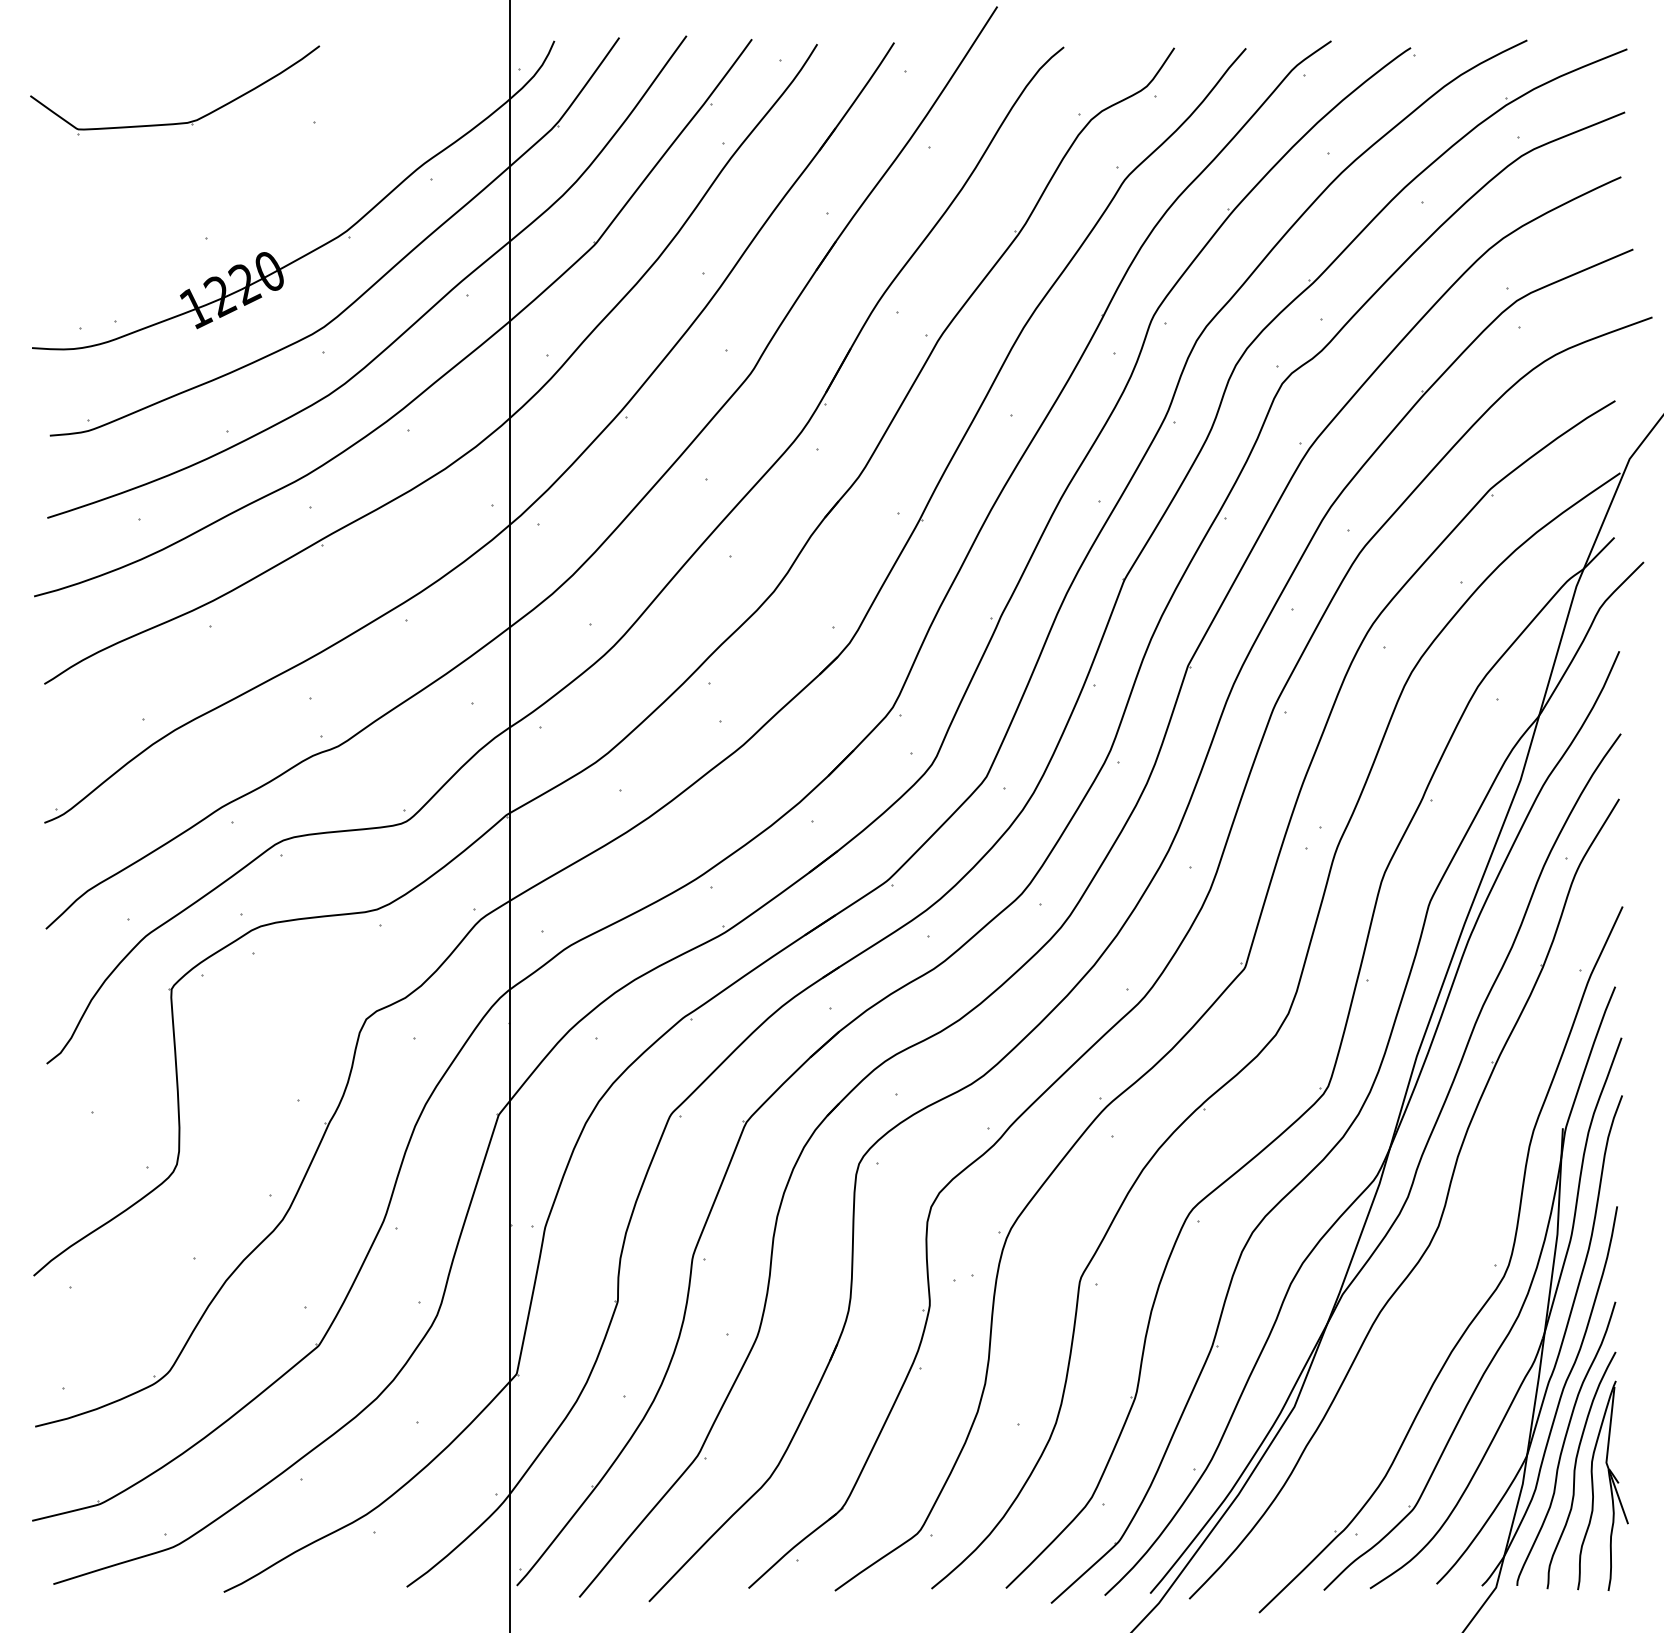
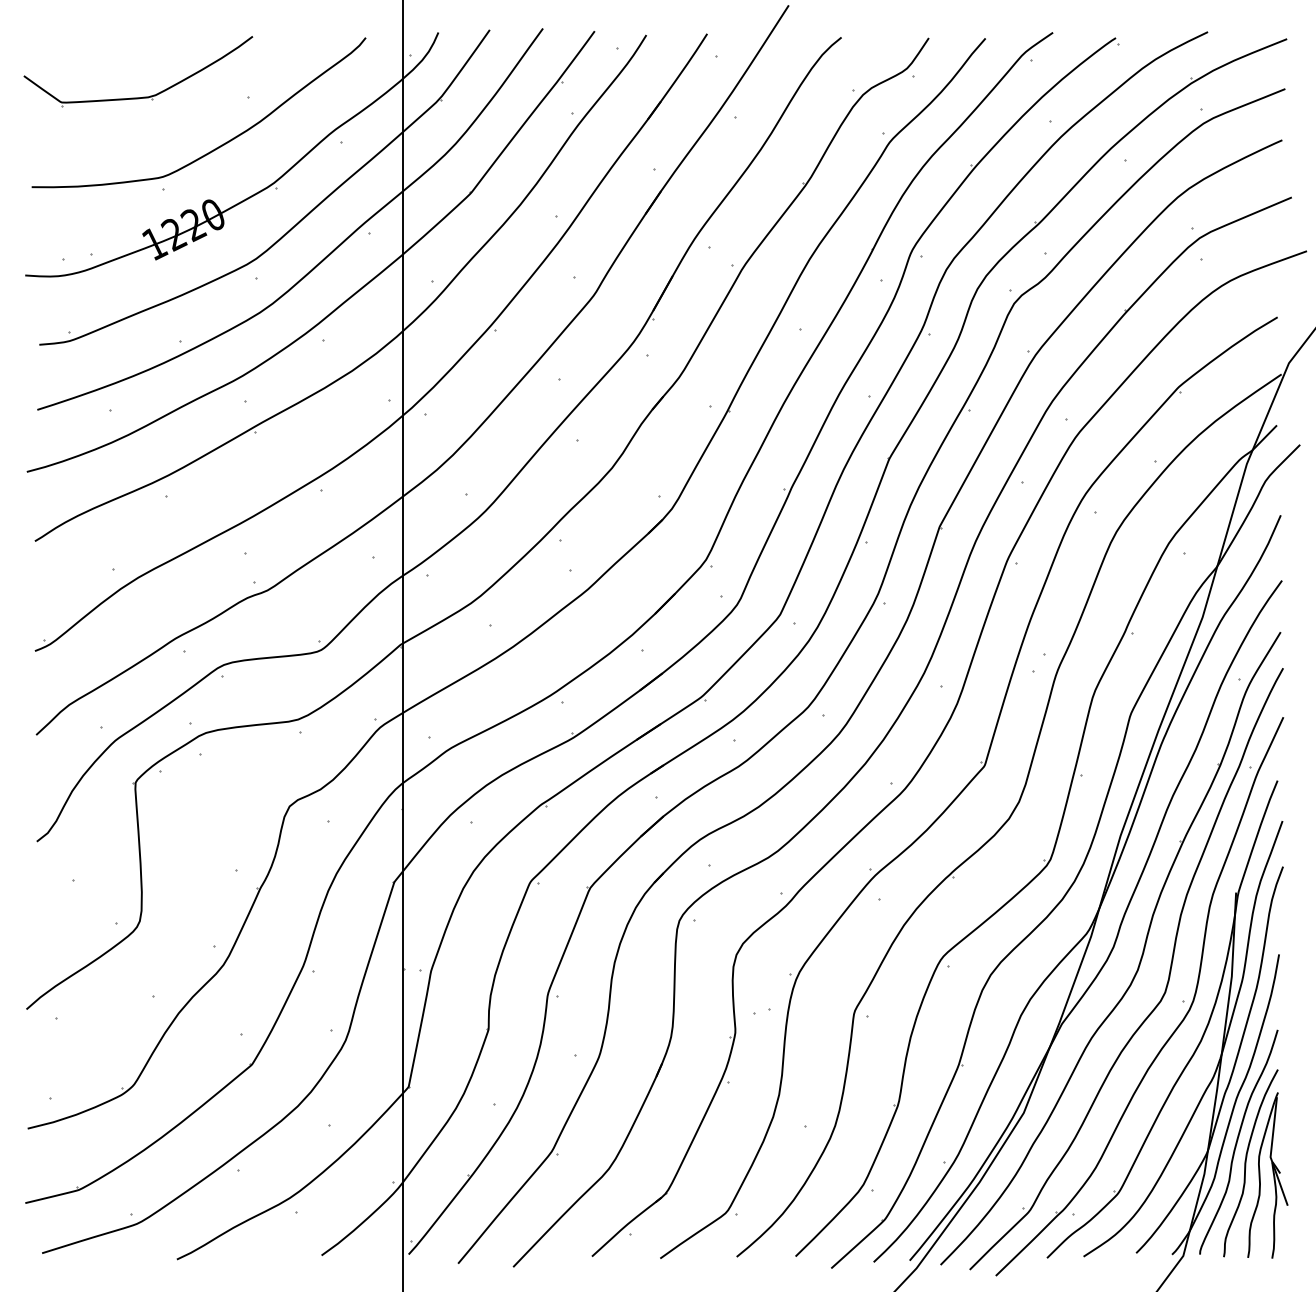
curve: (275, 185) -> (217, 146), added
part: (1477, 1233) -> (1168, 975), added

